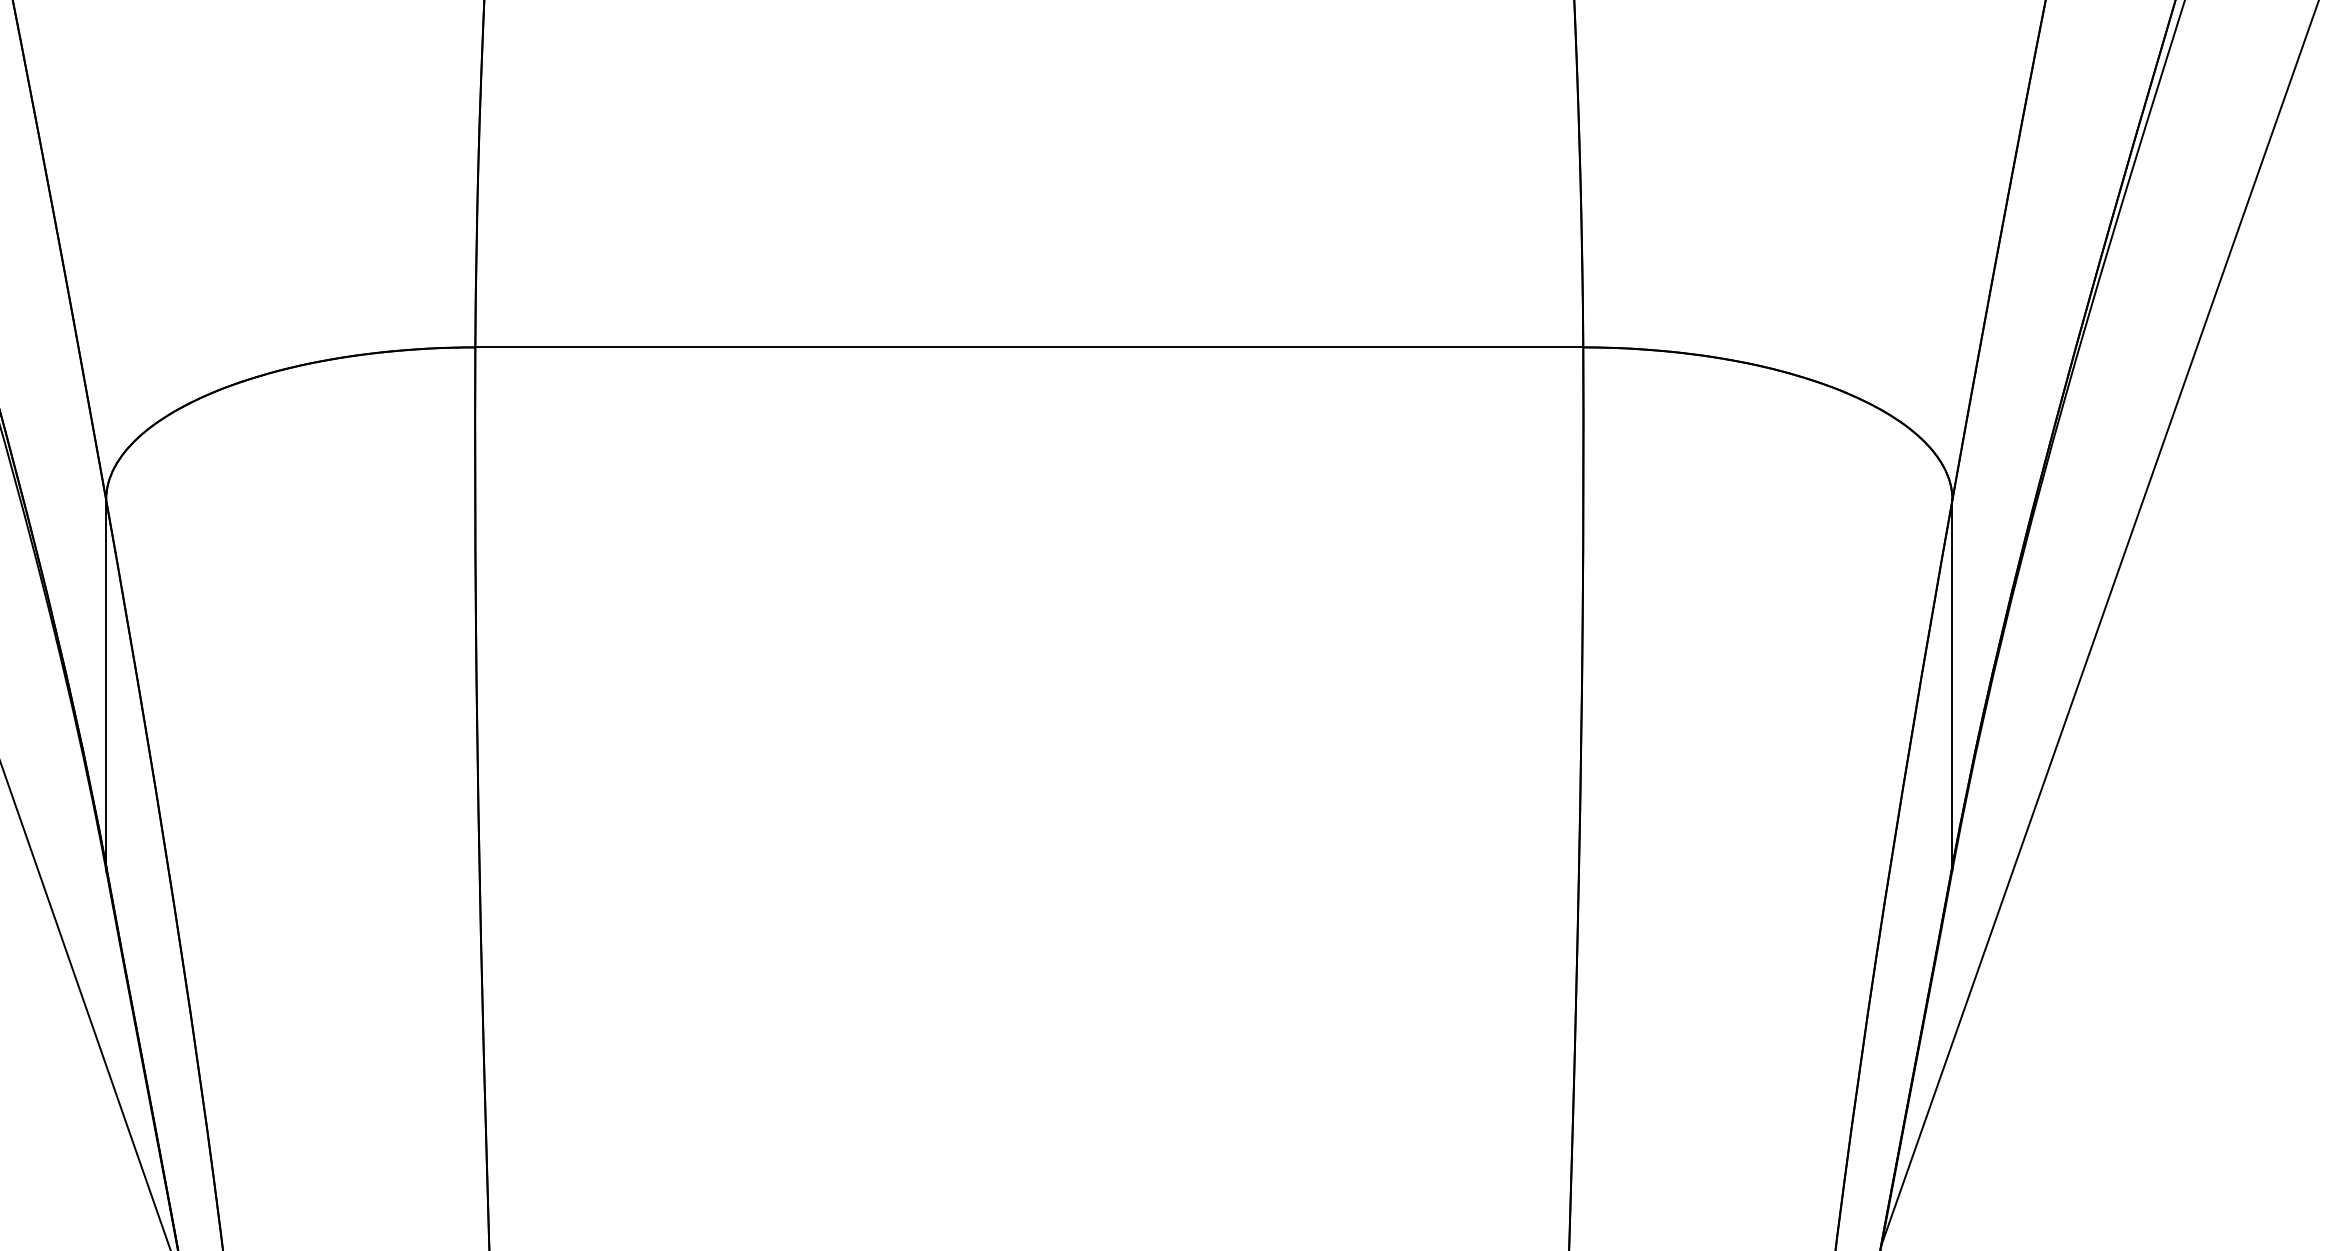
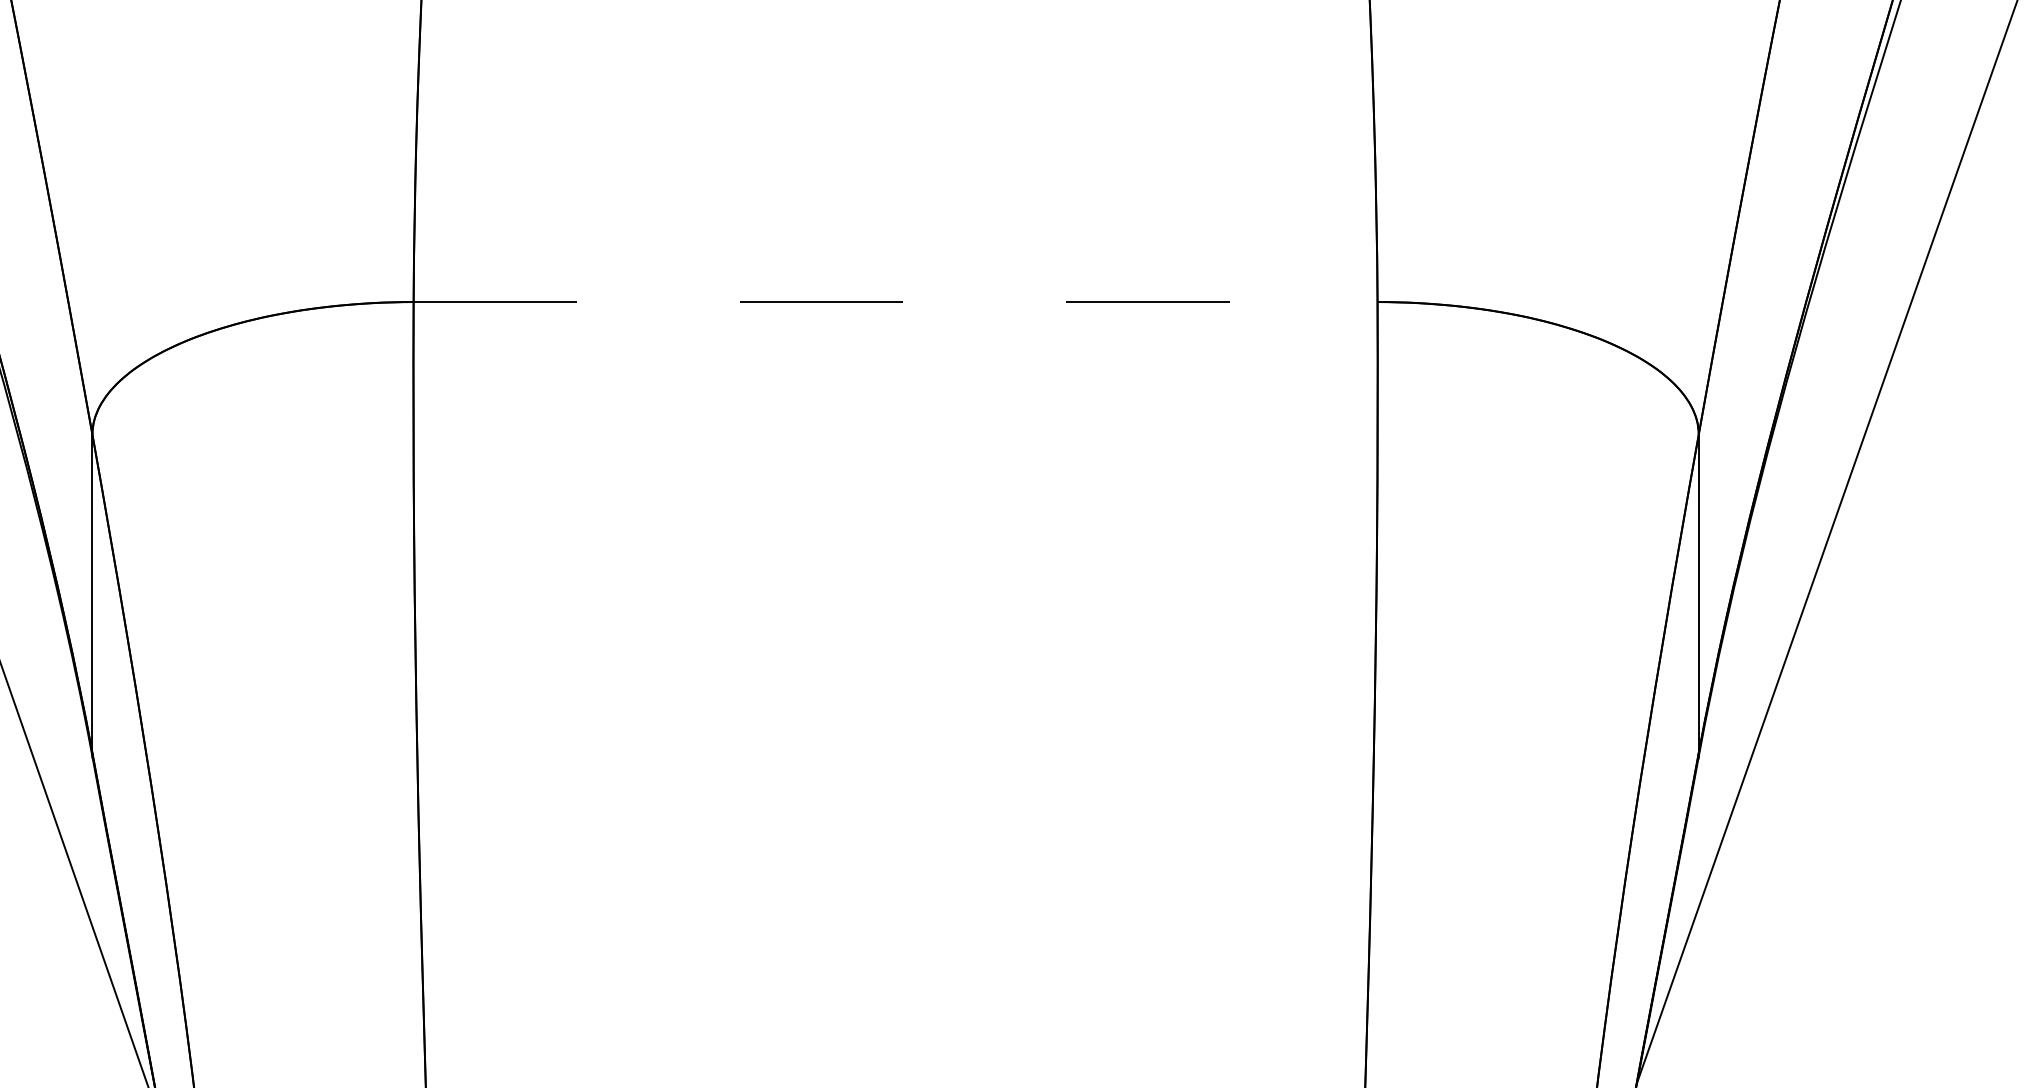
line: (1029, 347) -> (895, 302), solid -> dashed

